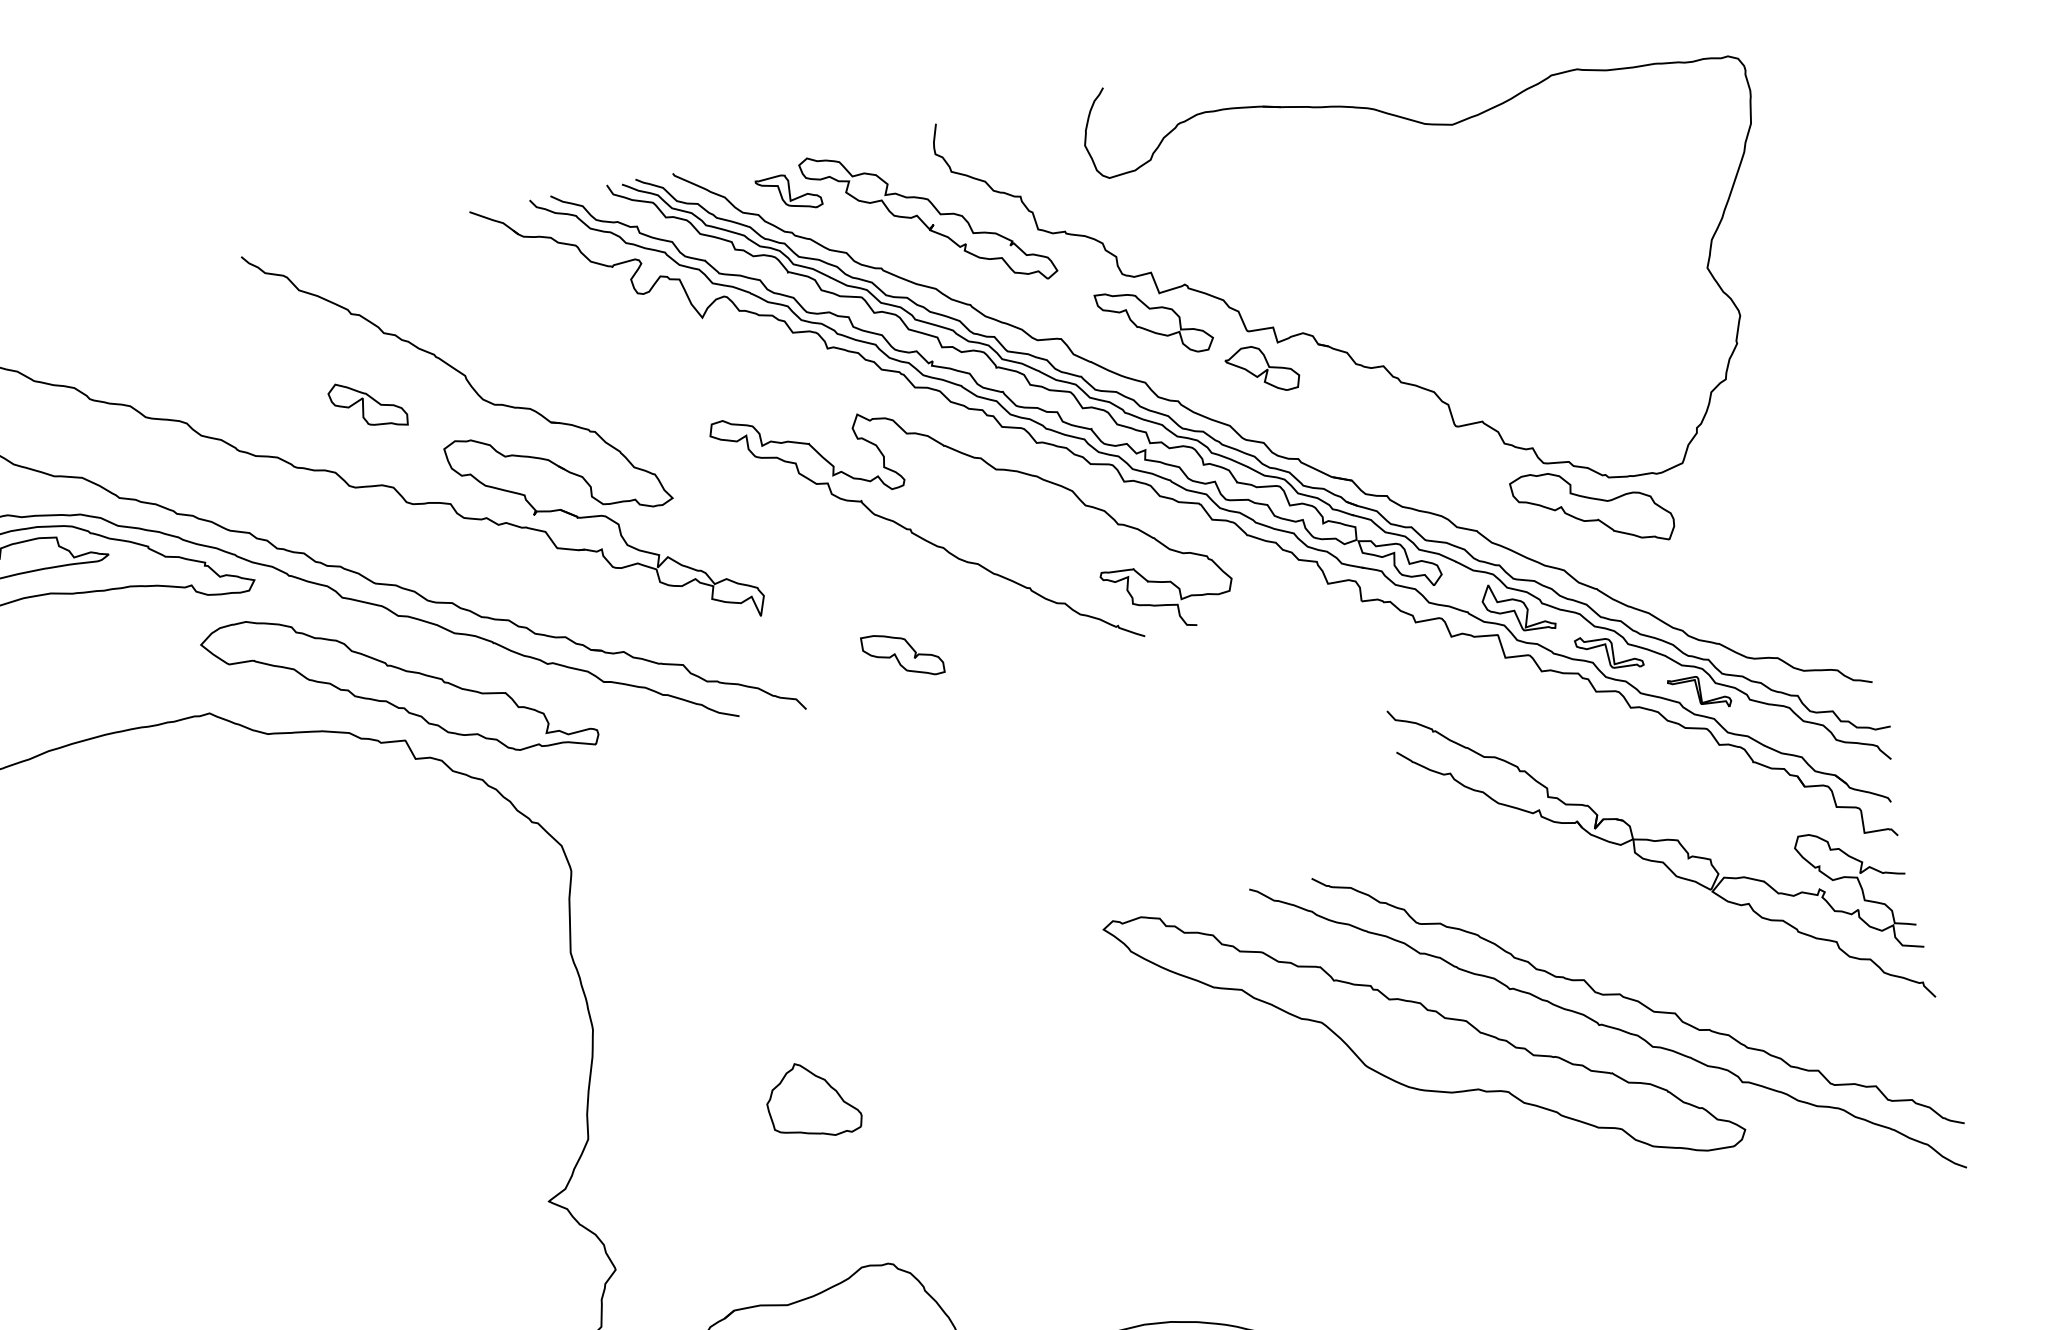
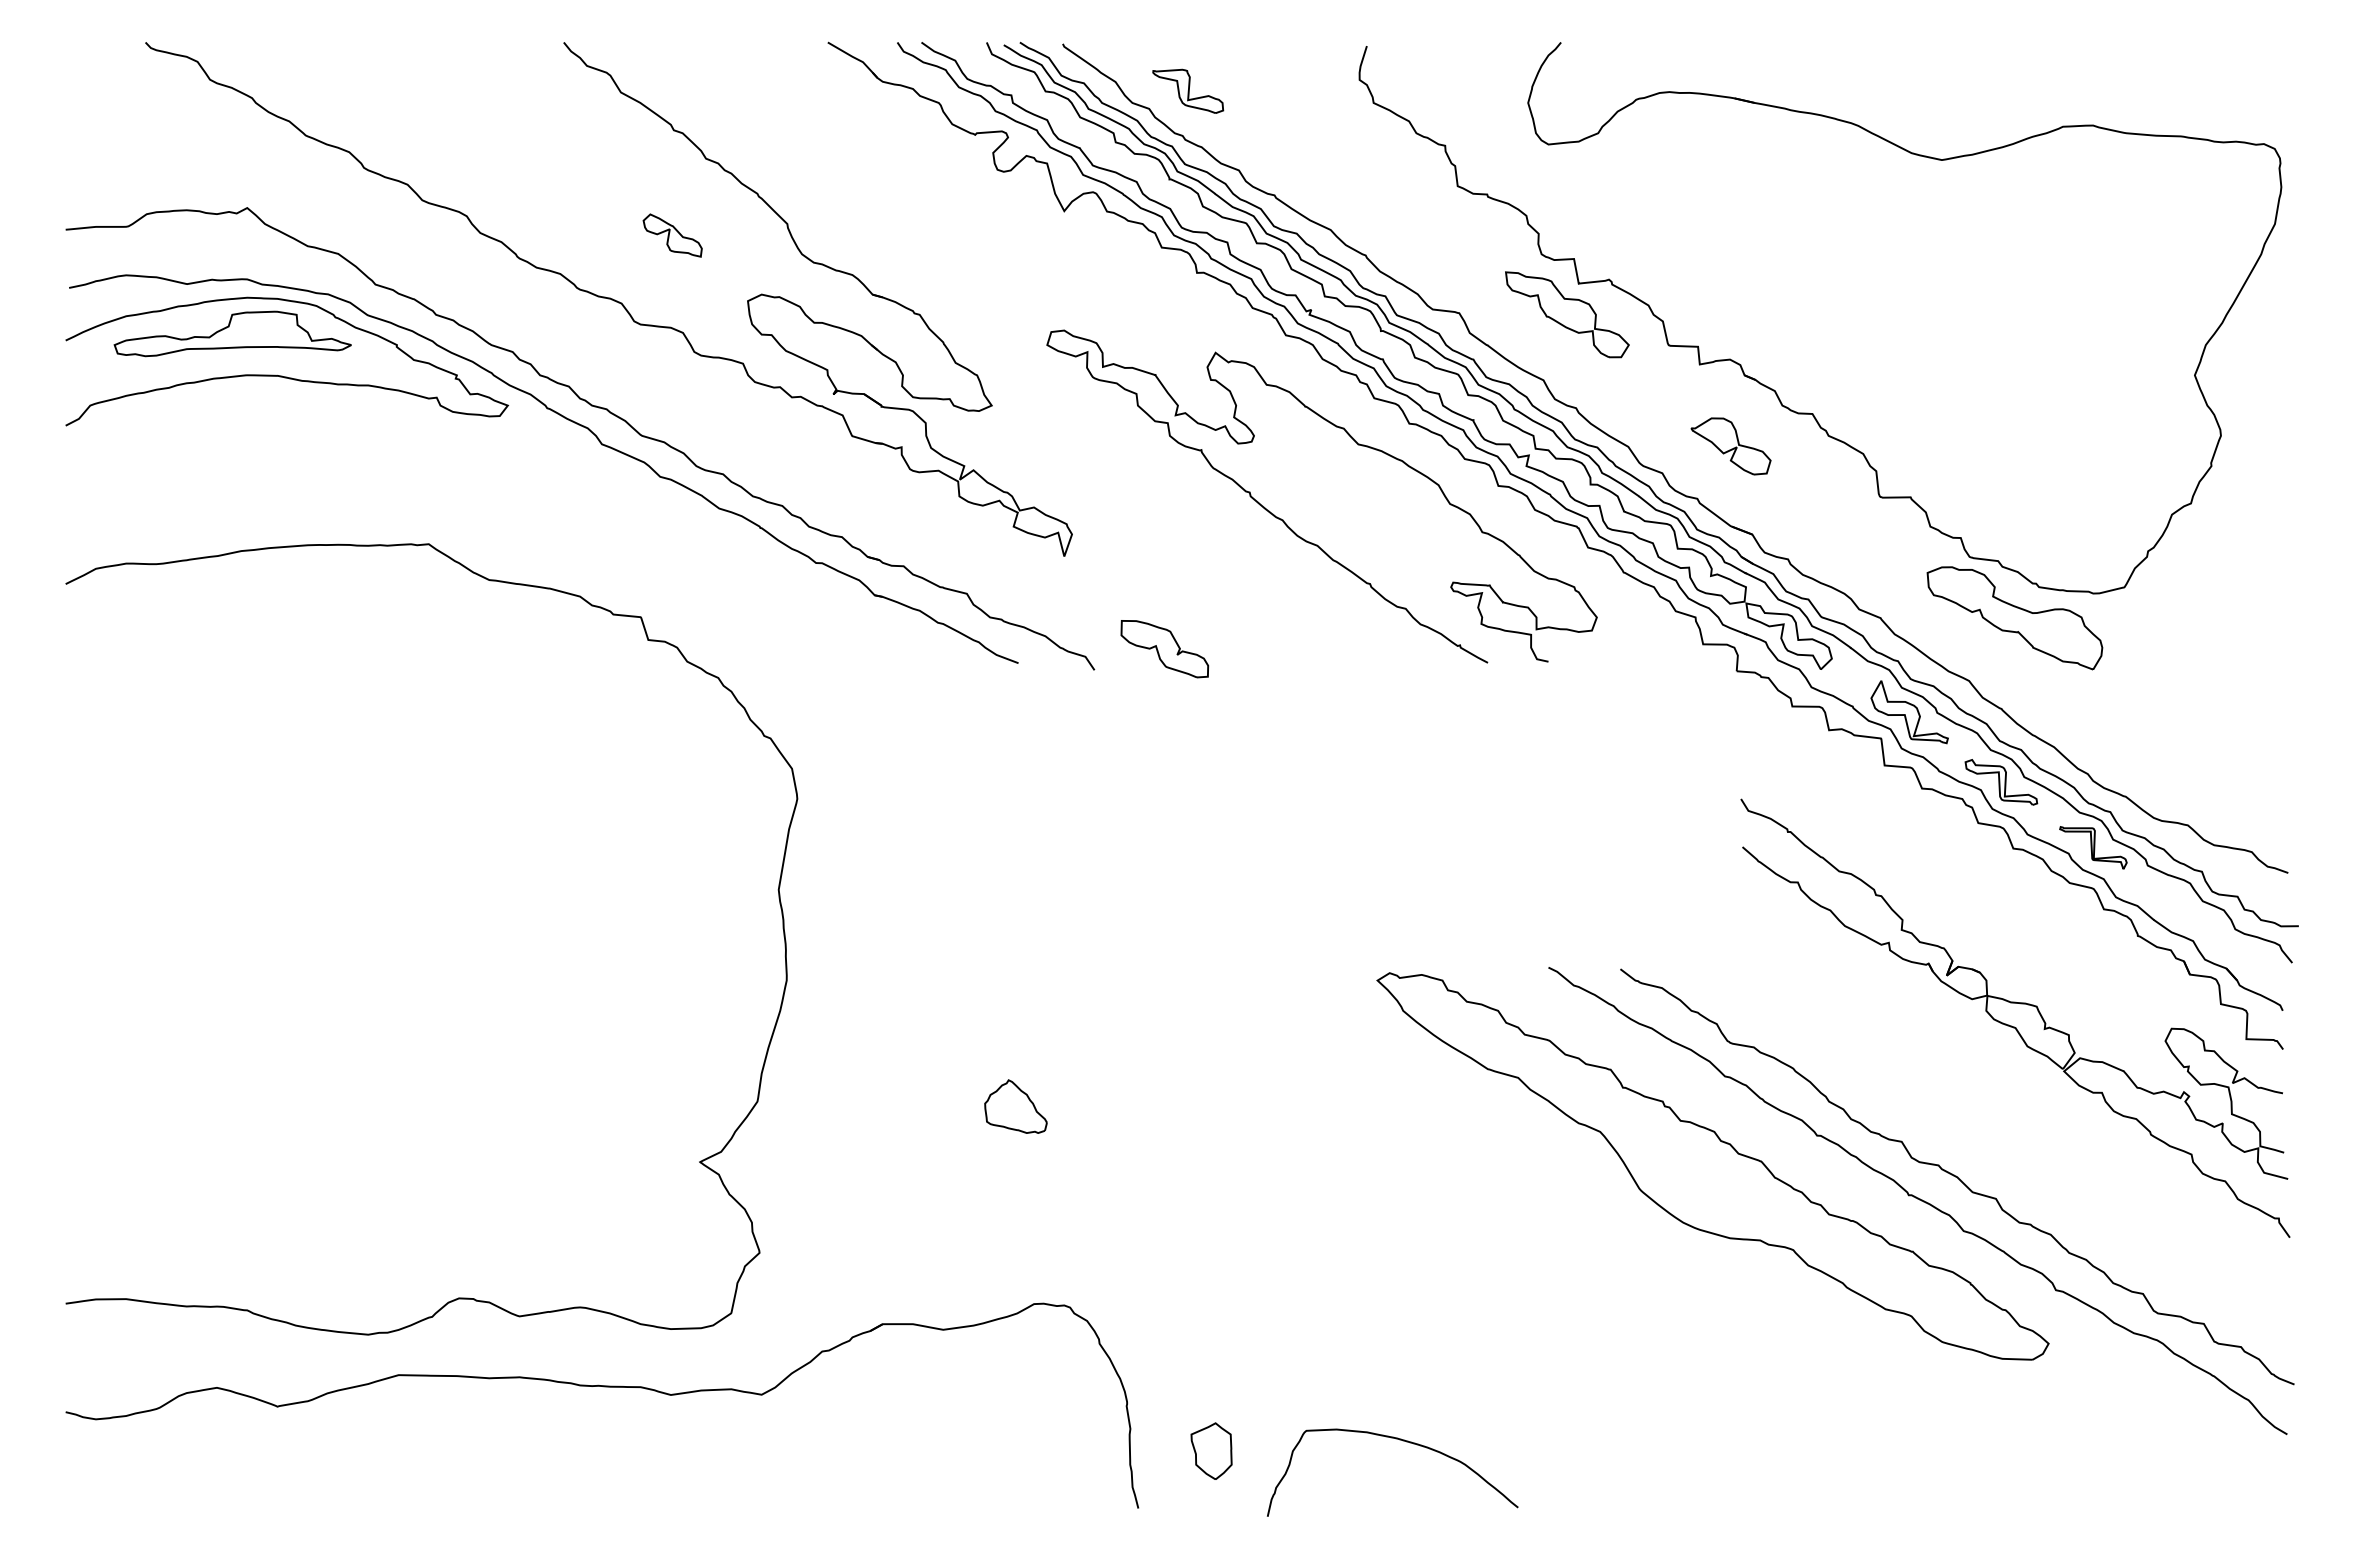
part: (928, 218) -> (1337, 149), removed
part: (1262, 369) -> (1730, 446), moved
part: (367, 405) -> (672, 235), size x0.7
part: (902, 655) -> (1164, 649), moved
part: (399, 687) -> (645, 556), removed
part: (812, 1099) -> (1015, 1106), size x0.6

